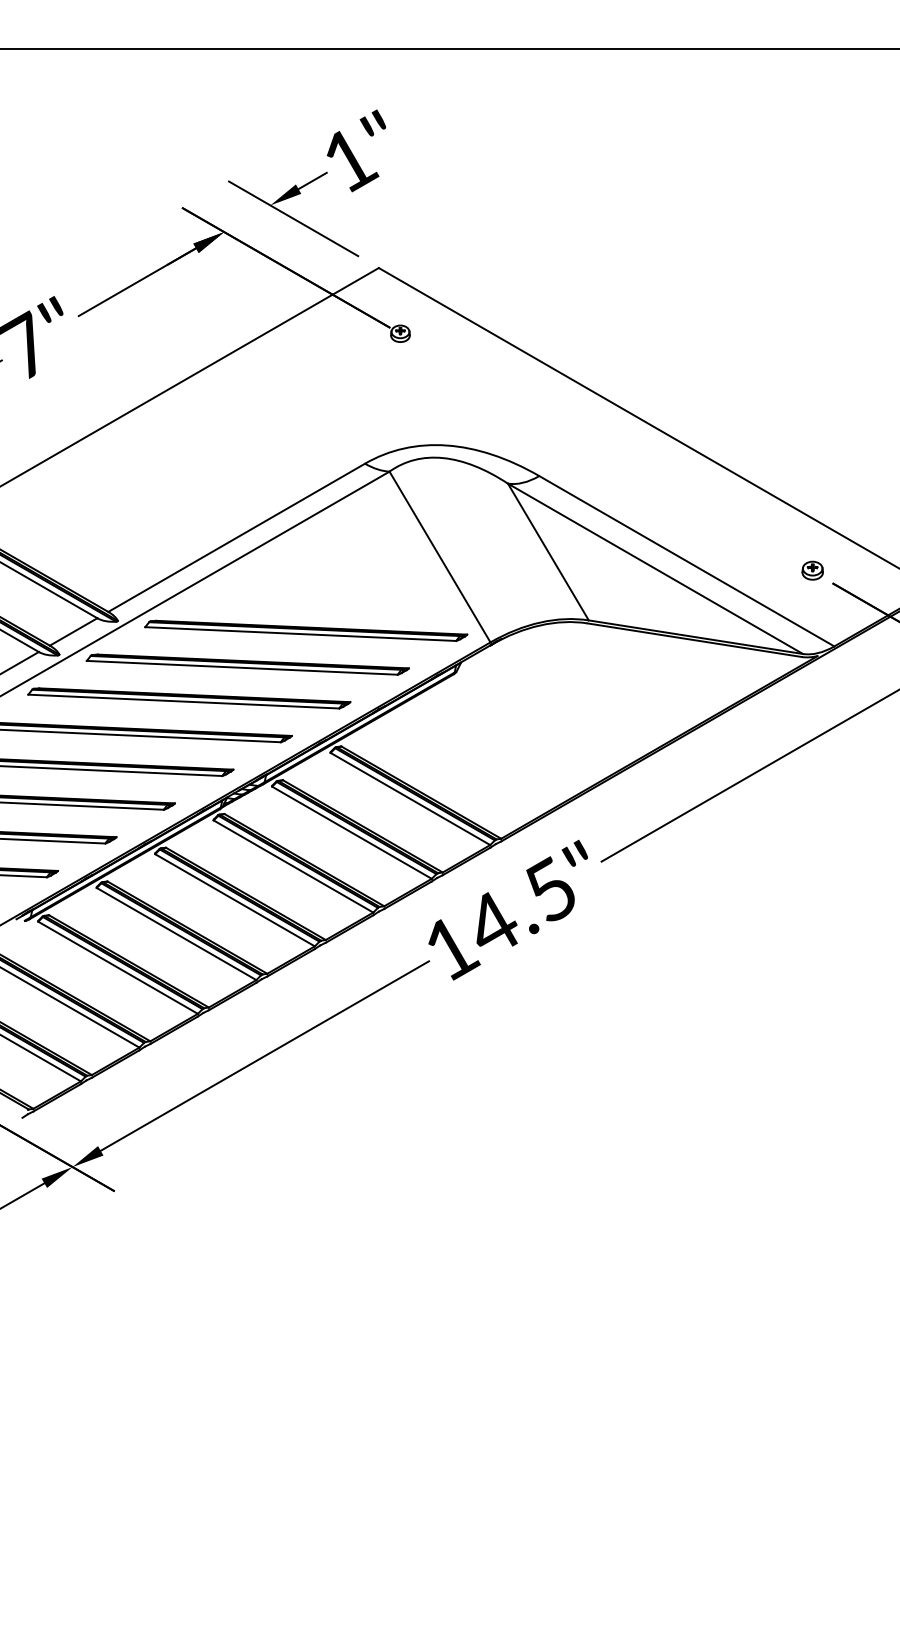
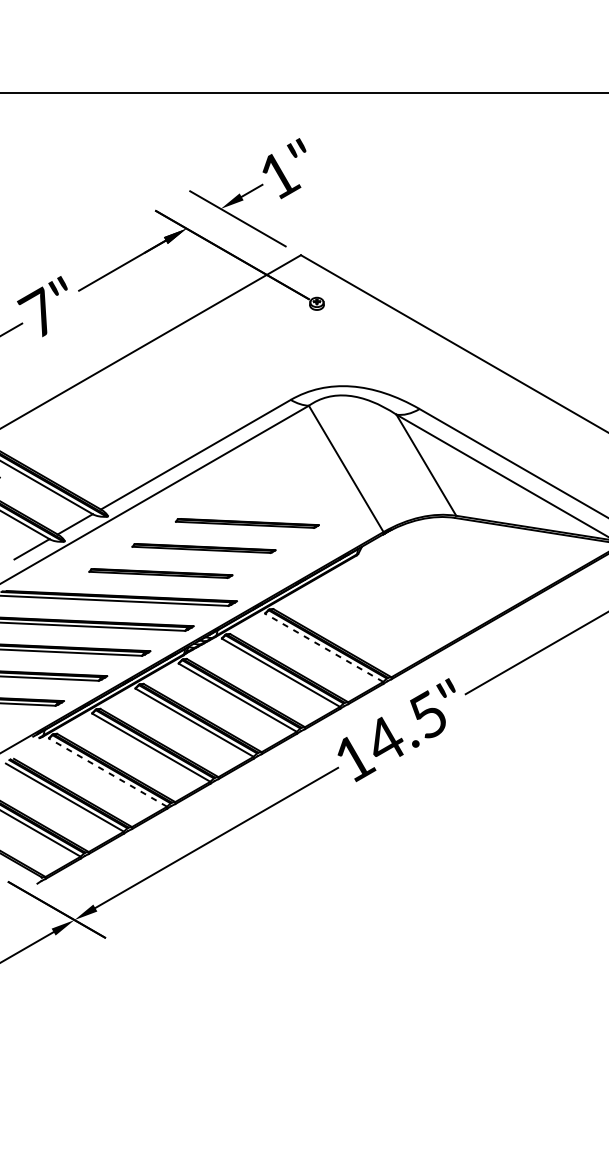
part: (306, 630) -> (247, 523), size x0.6
part: (247, 664) -> (203, 548), size x0.6
part: (189, 698) -> (160, 573), size x0.6
line: (410, 798) -> (324, 647), solid -> dashed
line: (117, 967) -> (107, 772), solid -> dashed

